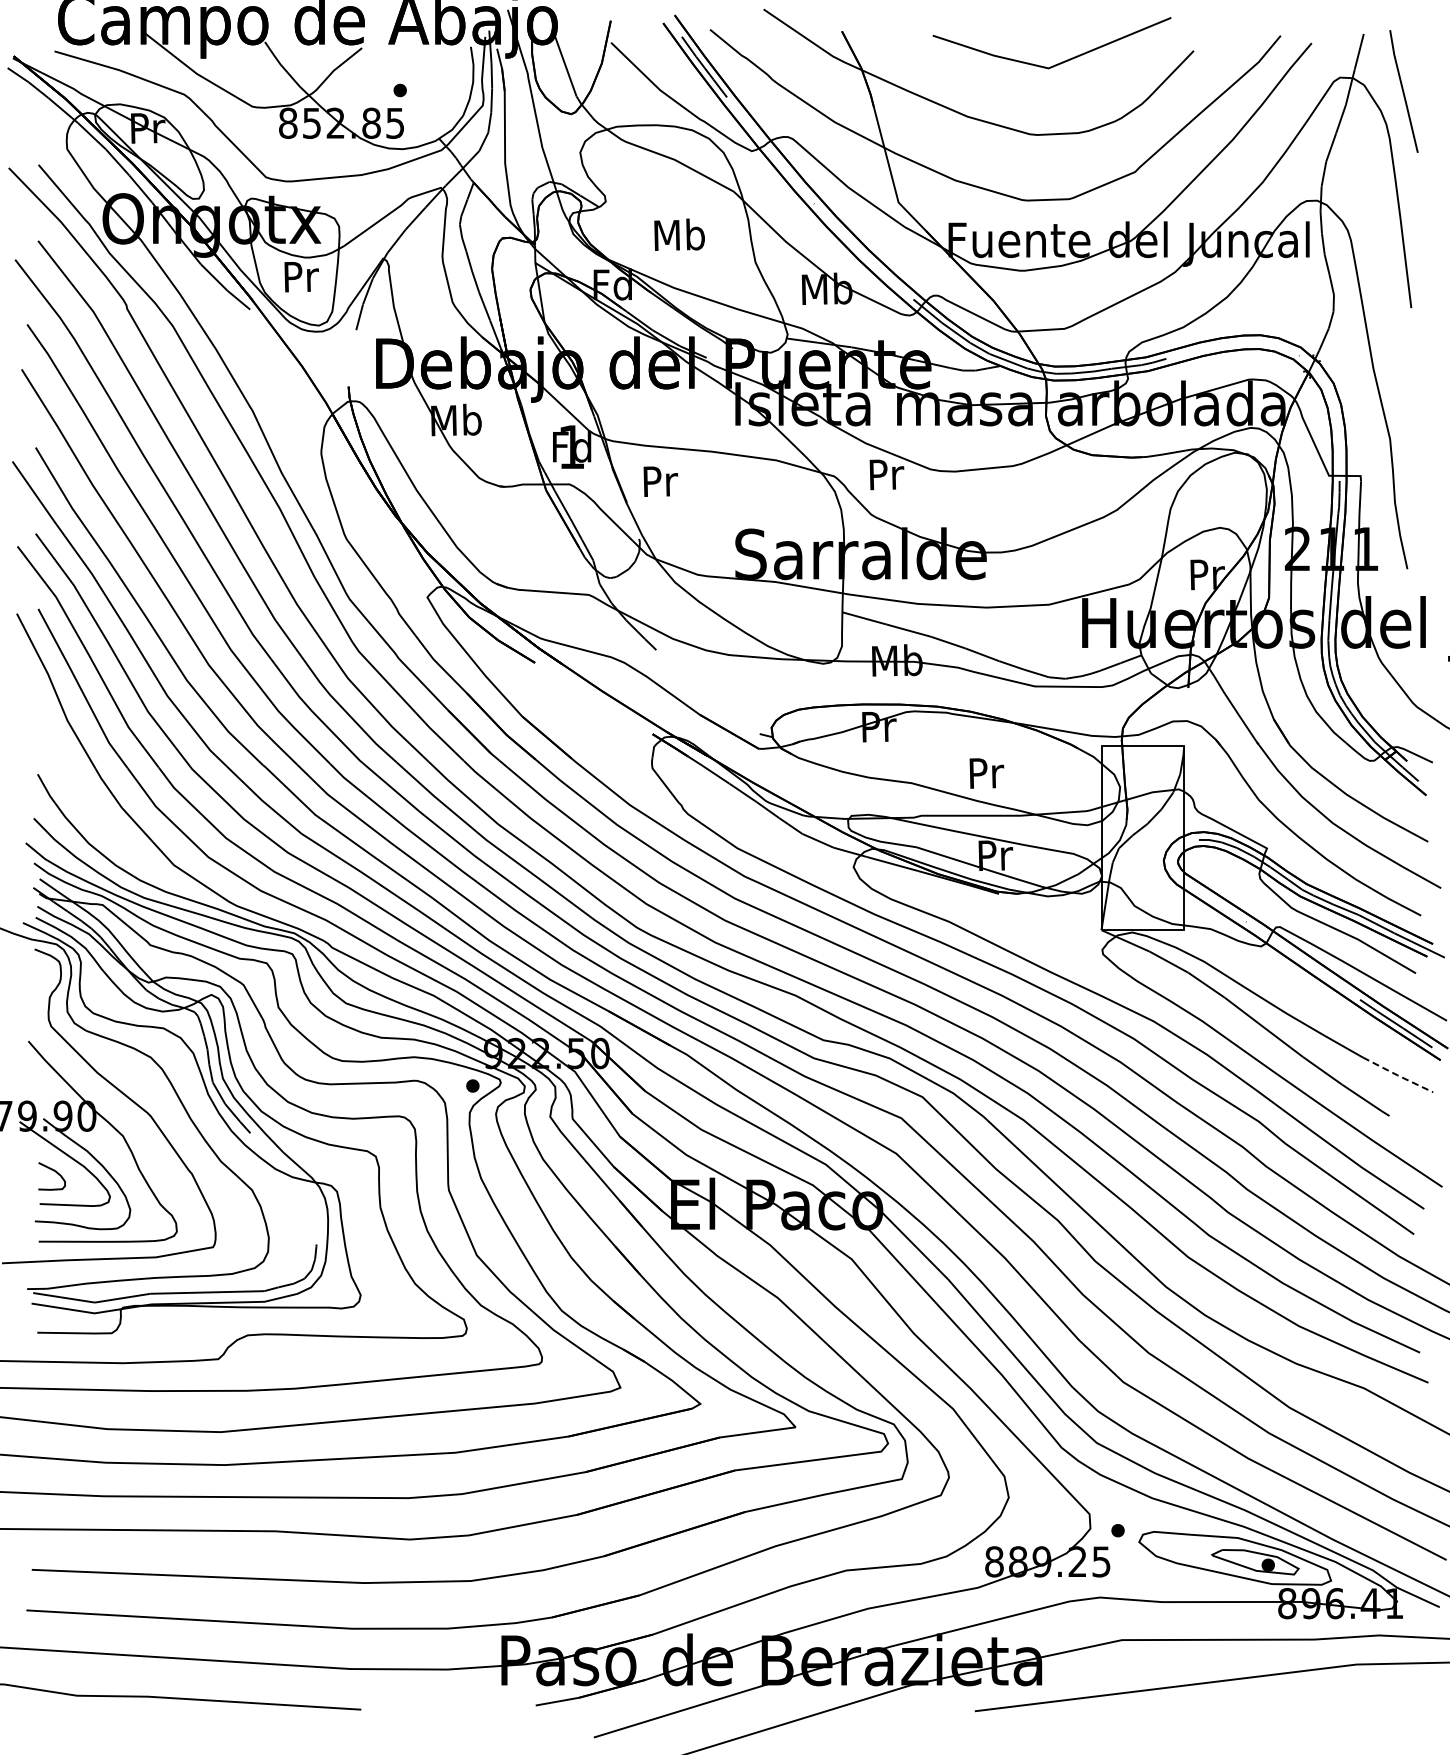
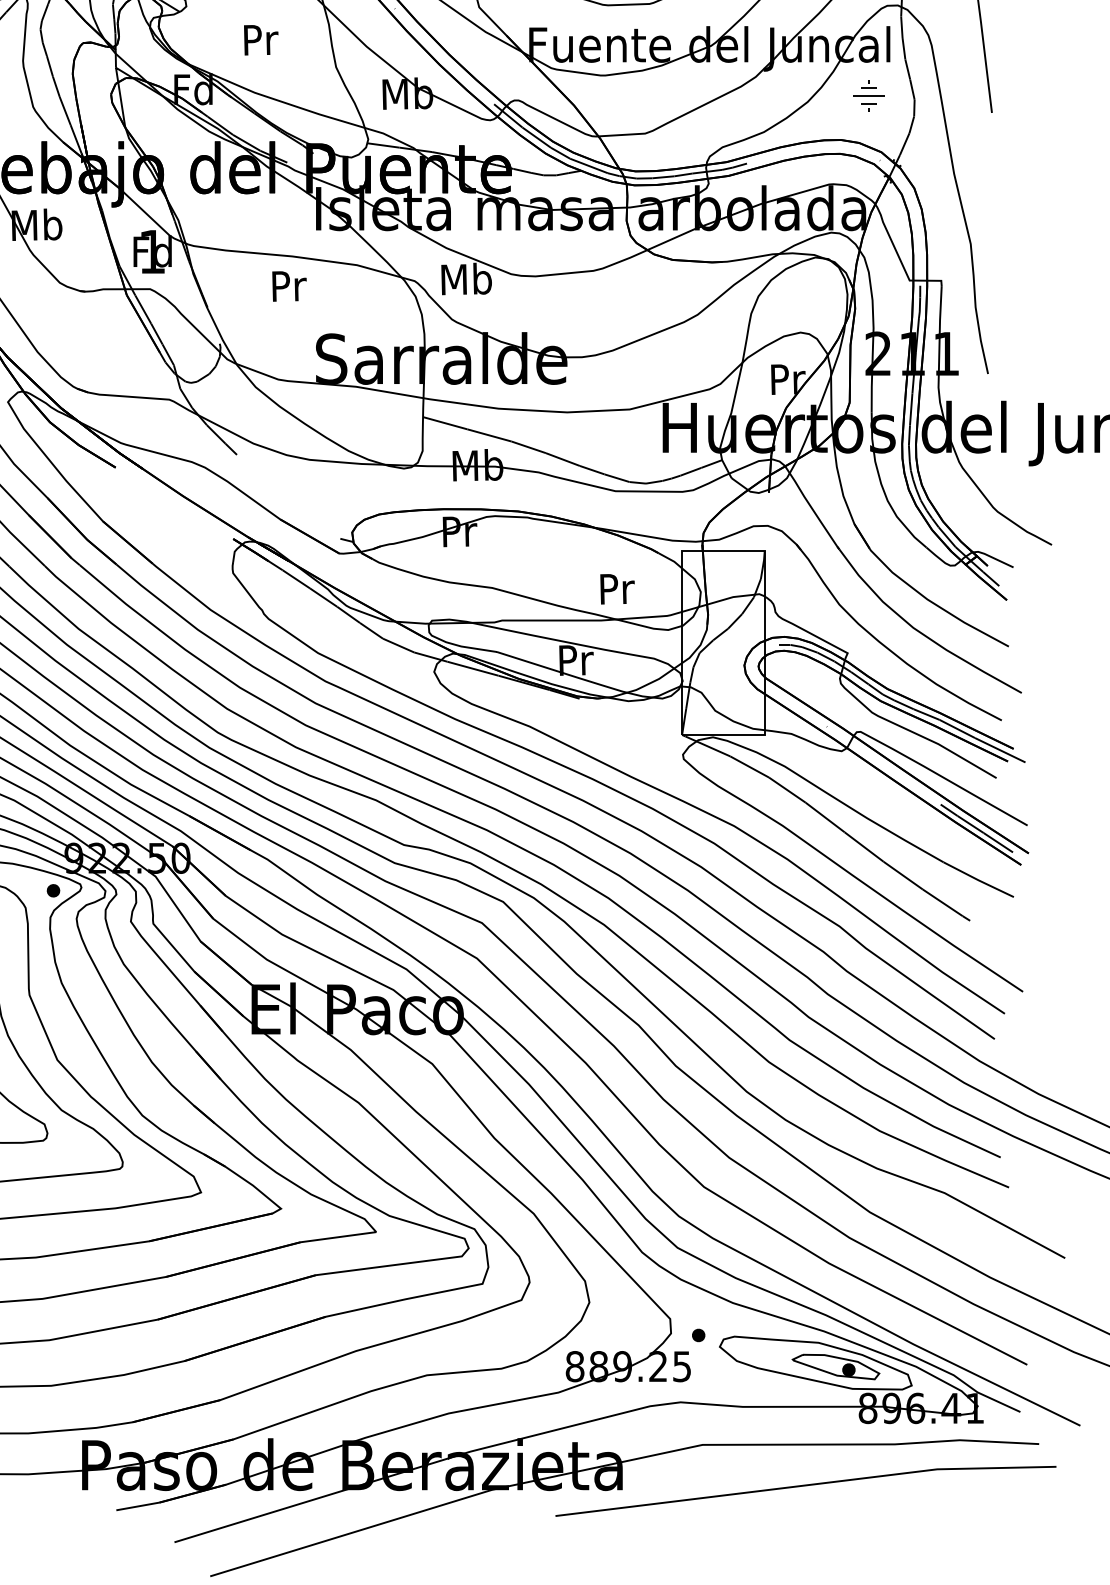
text: (679, 234) -> (260, 39), Mb -> Pr
part: (1288, 290) -> (869, 95), added
text: (885, 474) -> (466, 279), Pr -> Mb
text: (660, 481) -> (289, 286), moved
text: (986, 773) -> (617, 589), moved
line: (1397, 1075) -> (978, 880), dashed -> solid

